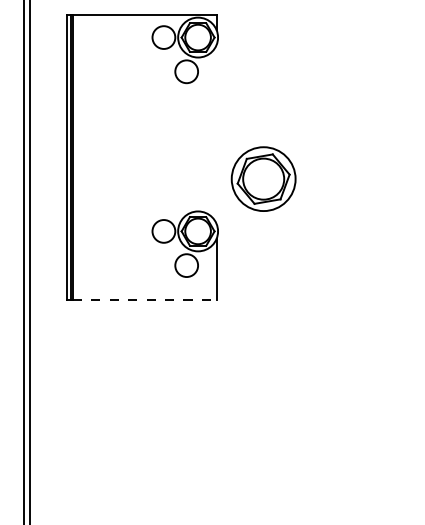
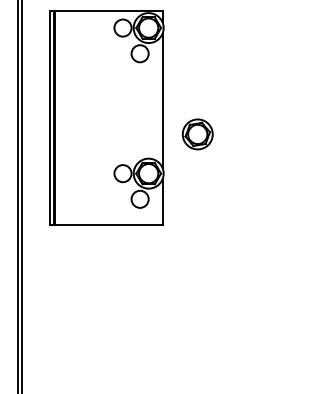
line: (216, 134) -> (162, 100), added
part: (263, 179) -> (197, 134), size x0.62
line: (145, 300) -> (109, 225), dashed -> solid

